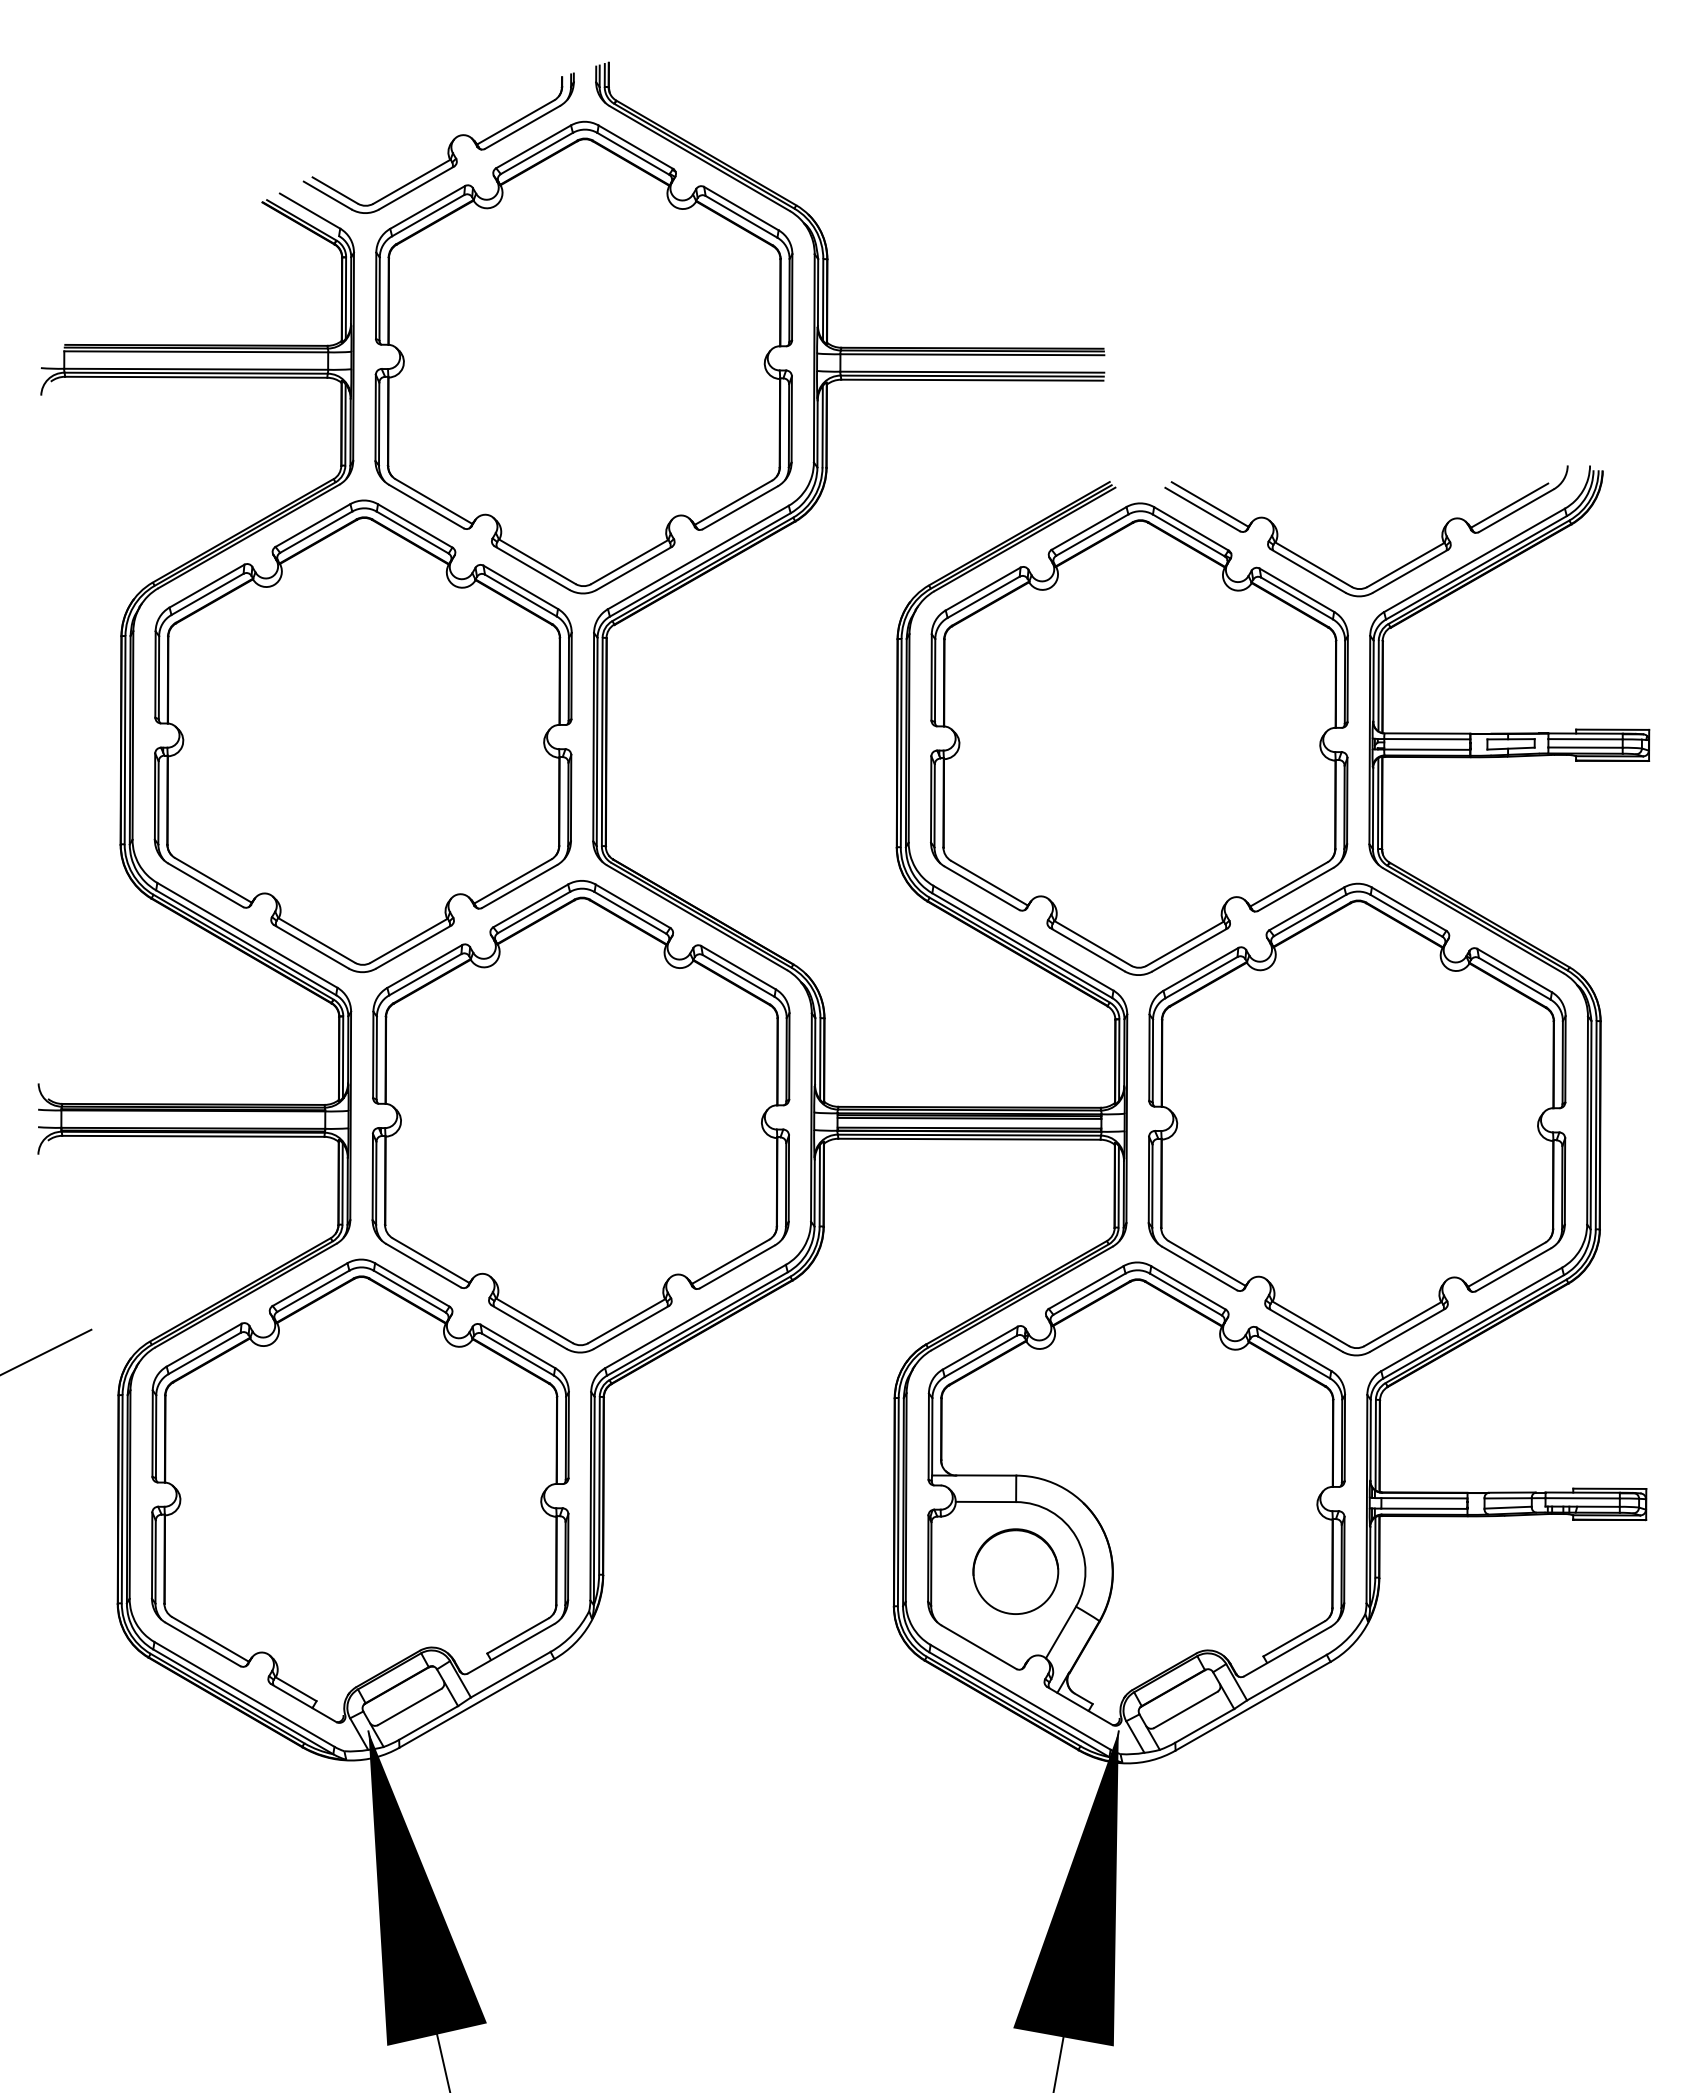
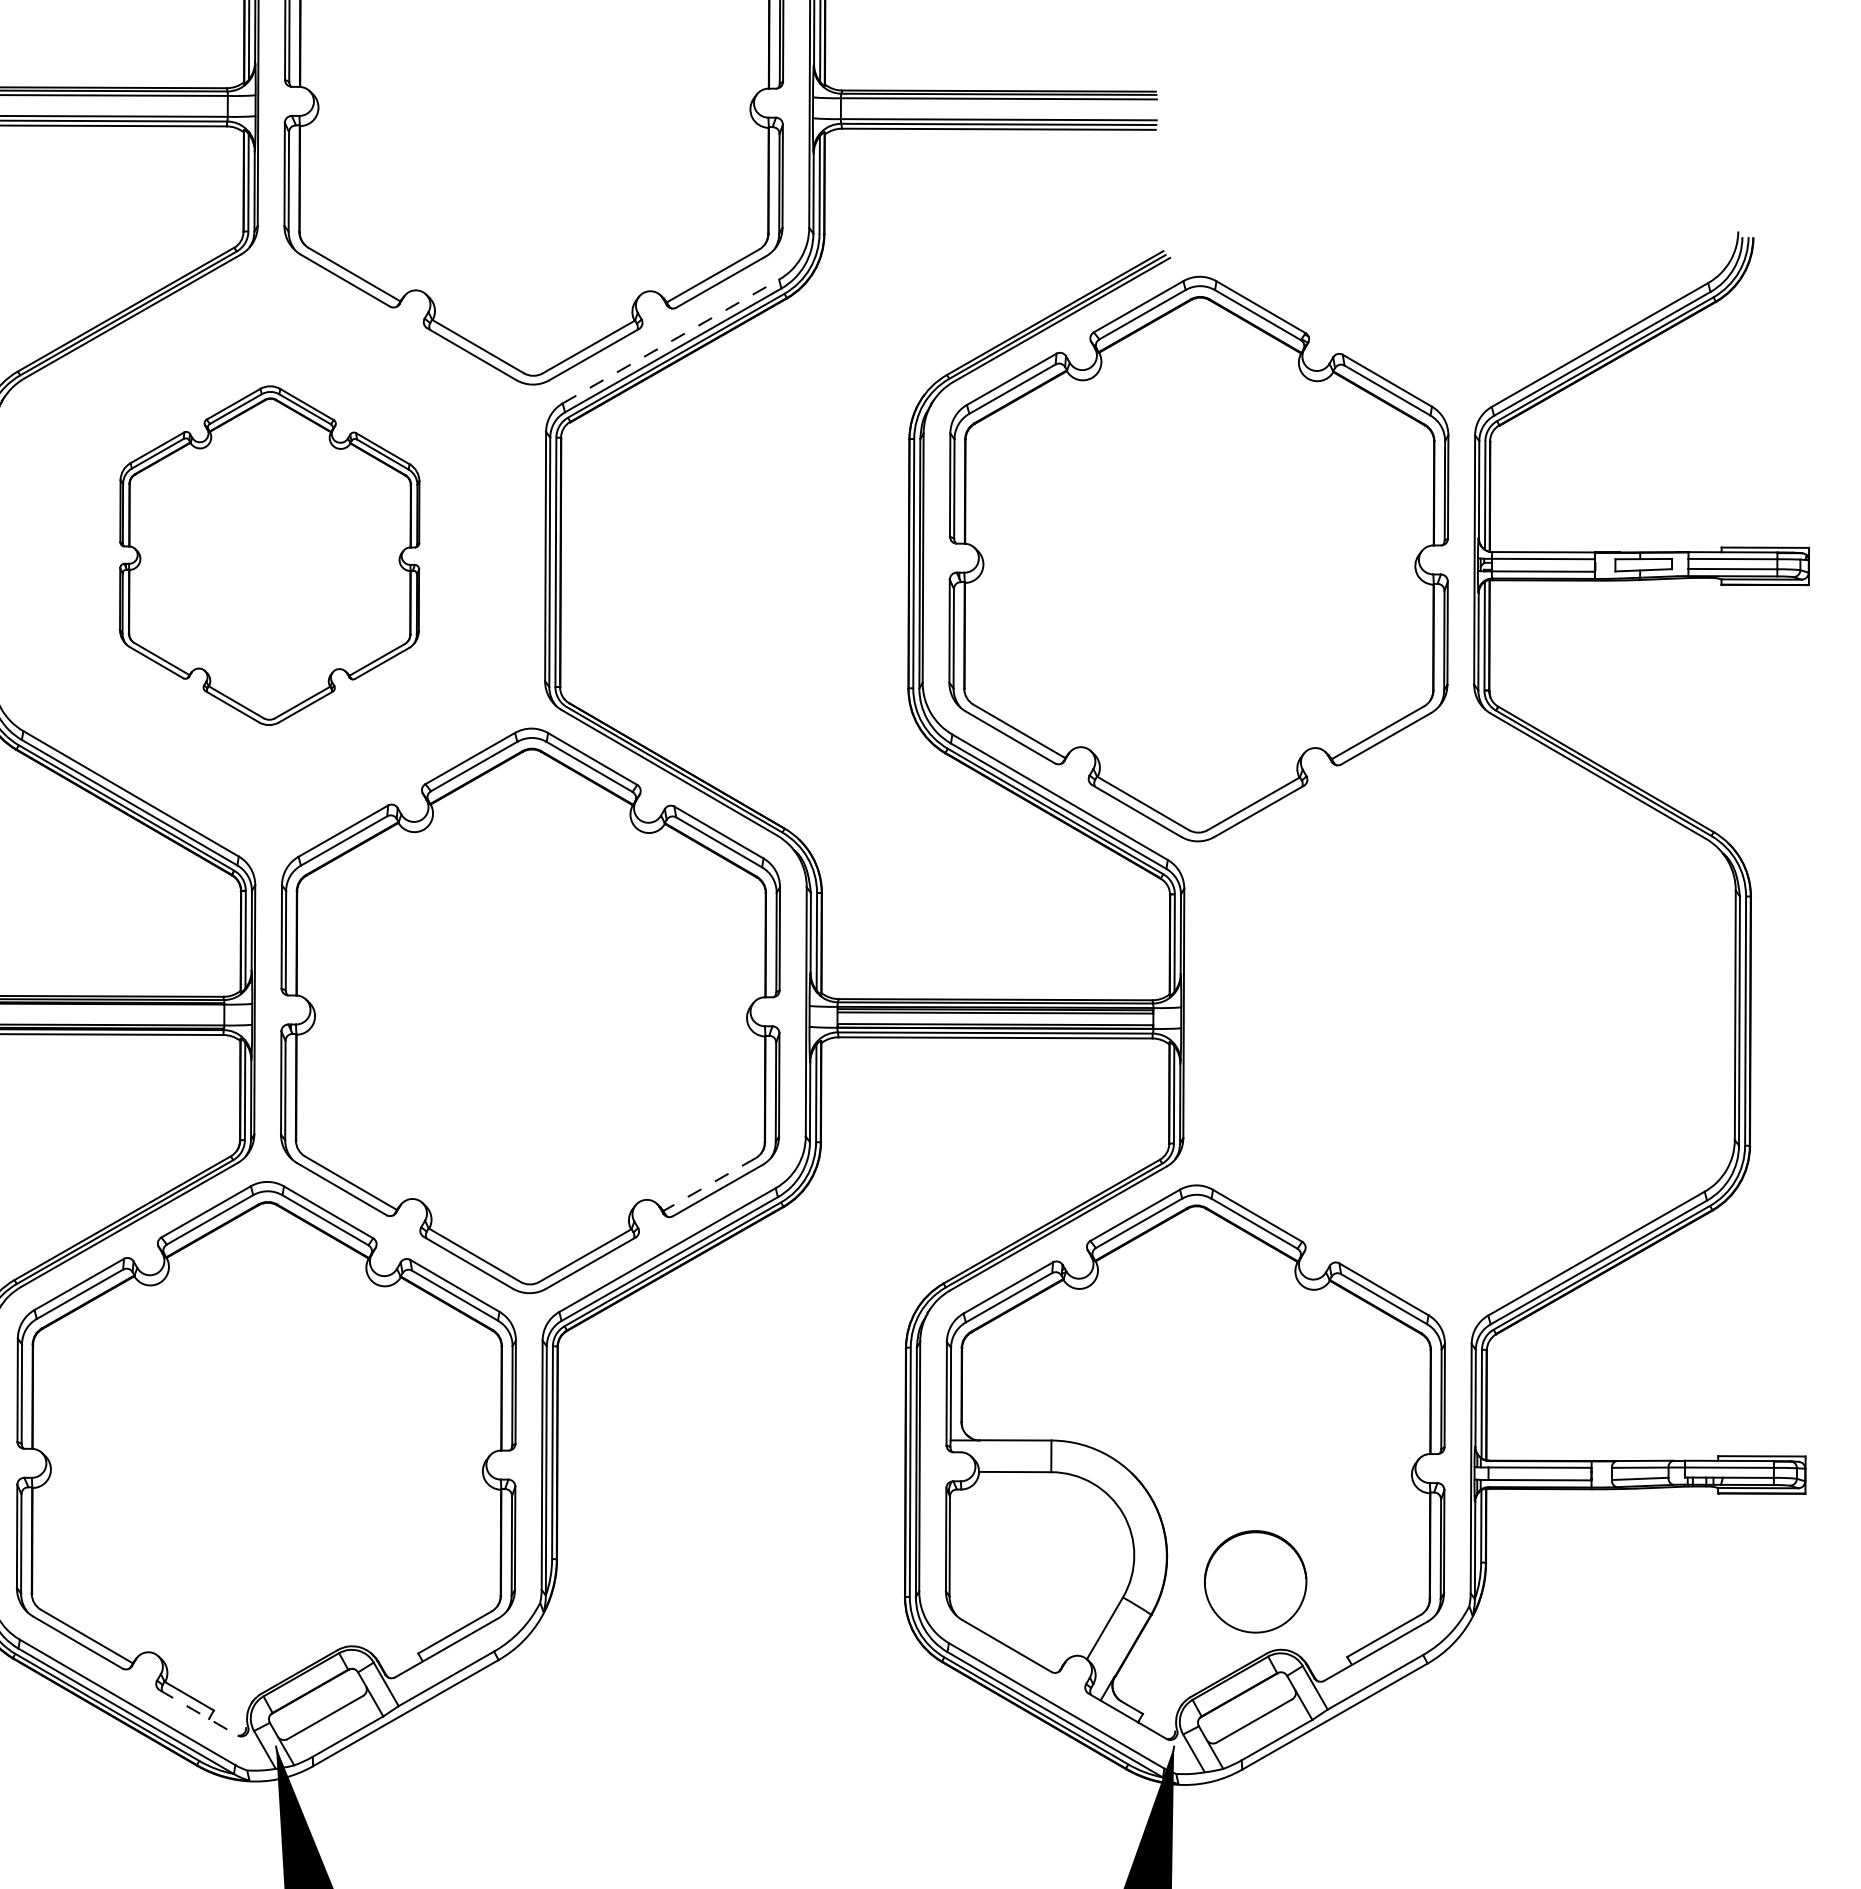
line: (698, 557) -> (671, 341), solid -> dashed
part: (1388, 573) -> (1497, 360), removed
part: (362, 736) -> (268, 555), size x0.6
part: (1356, 1119) -> (1458, 1014), removed
line: (730, 1262) -> (709, 1185), solid -> dashed
part: (1015, 1571) -> (1255, 1581), moved
line: (303, 1703) -> (198, 1713), solid -> dashed

